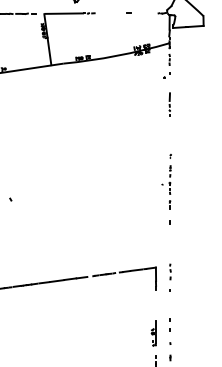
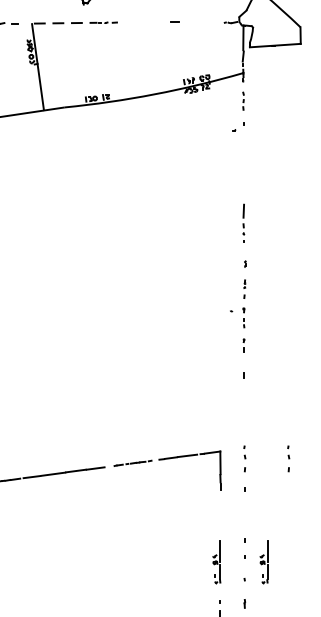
line: (64, 13) -> (66, 22), solid -> dashed
line: (169, 104) -> (243, 223), moved
line: (196, 271) -> (288, 458), added
part: (181, 333) -> (263, 562), added

